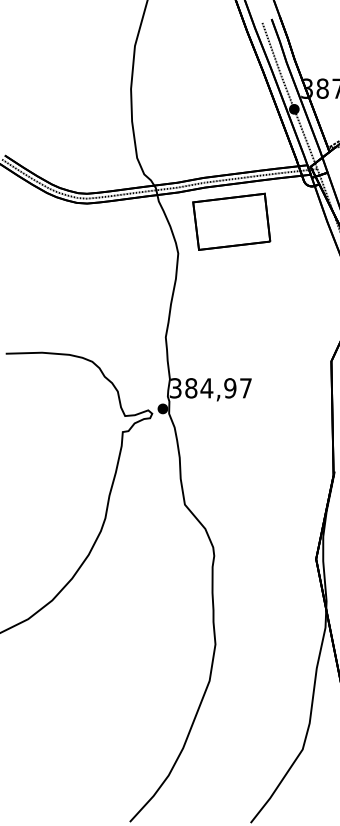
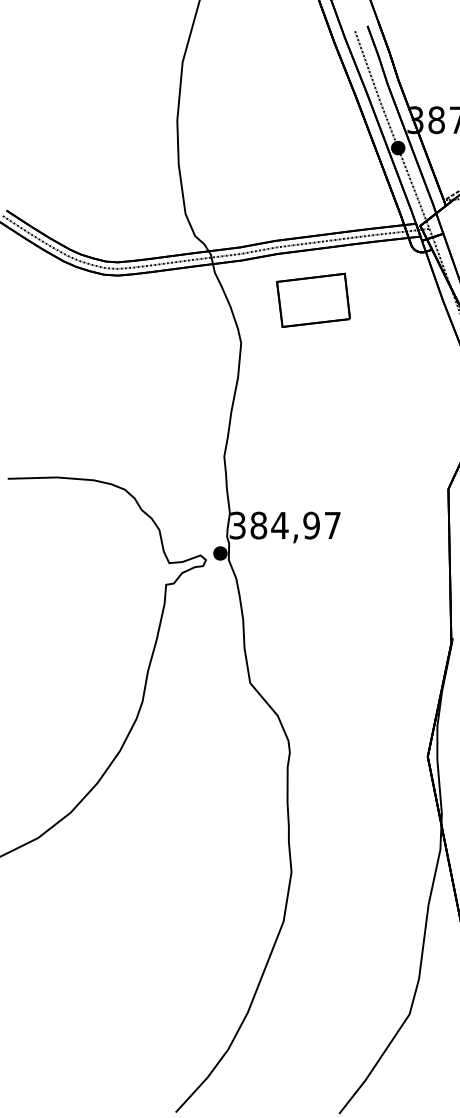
part: (231, 221) -> (313, 300), size x0.7

